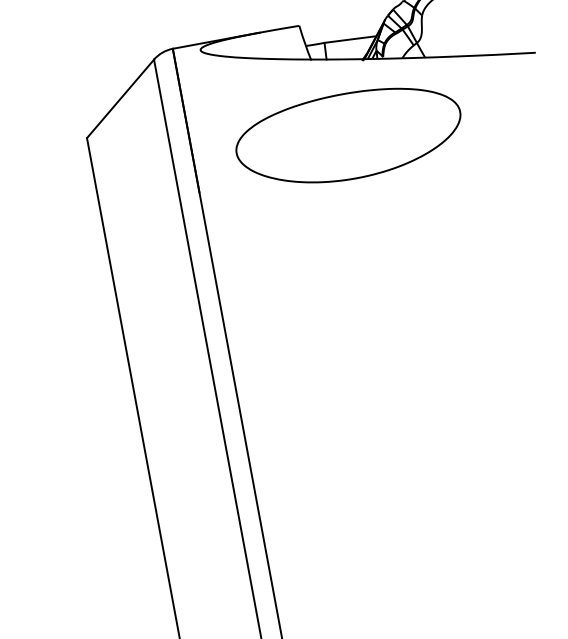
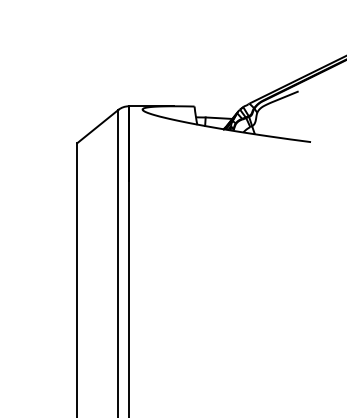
part: (349, 135) -> (209, 166), removed

